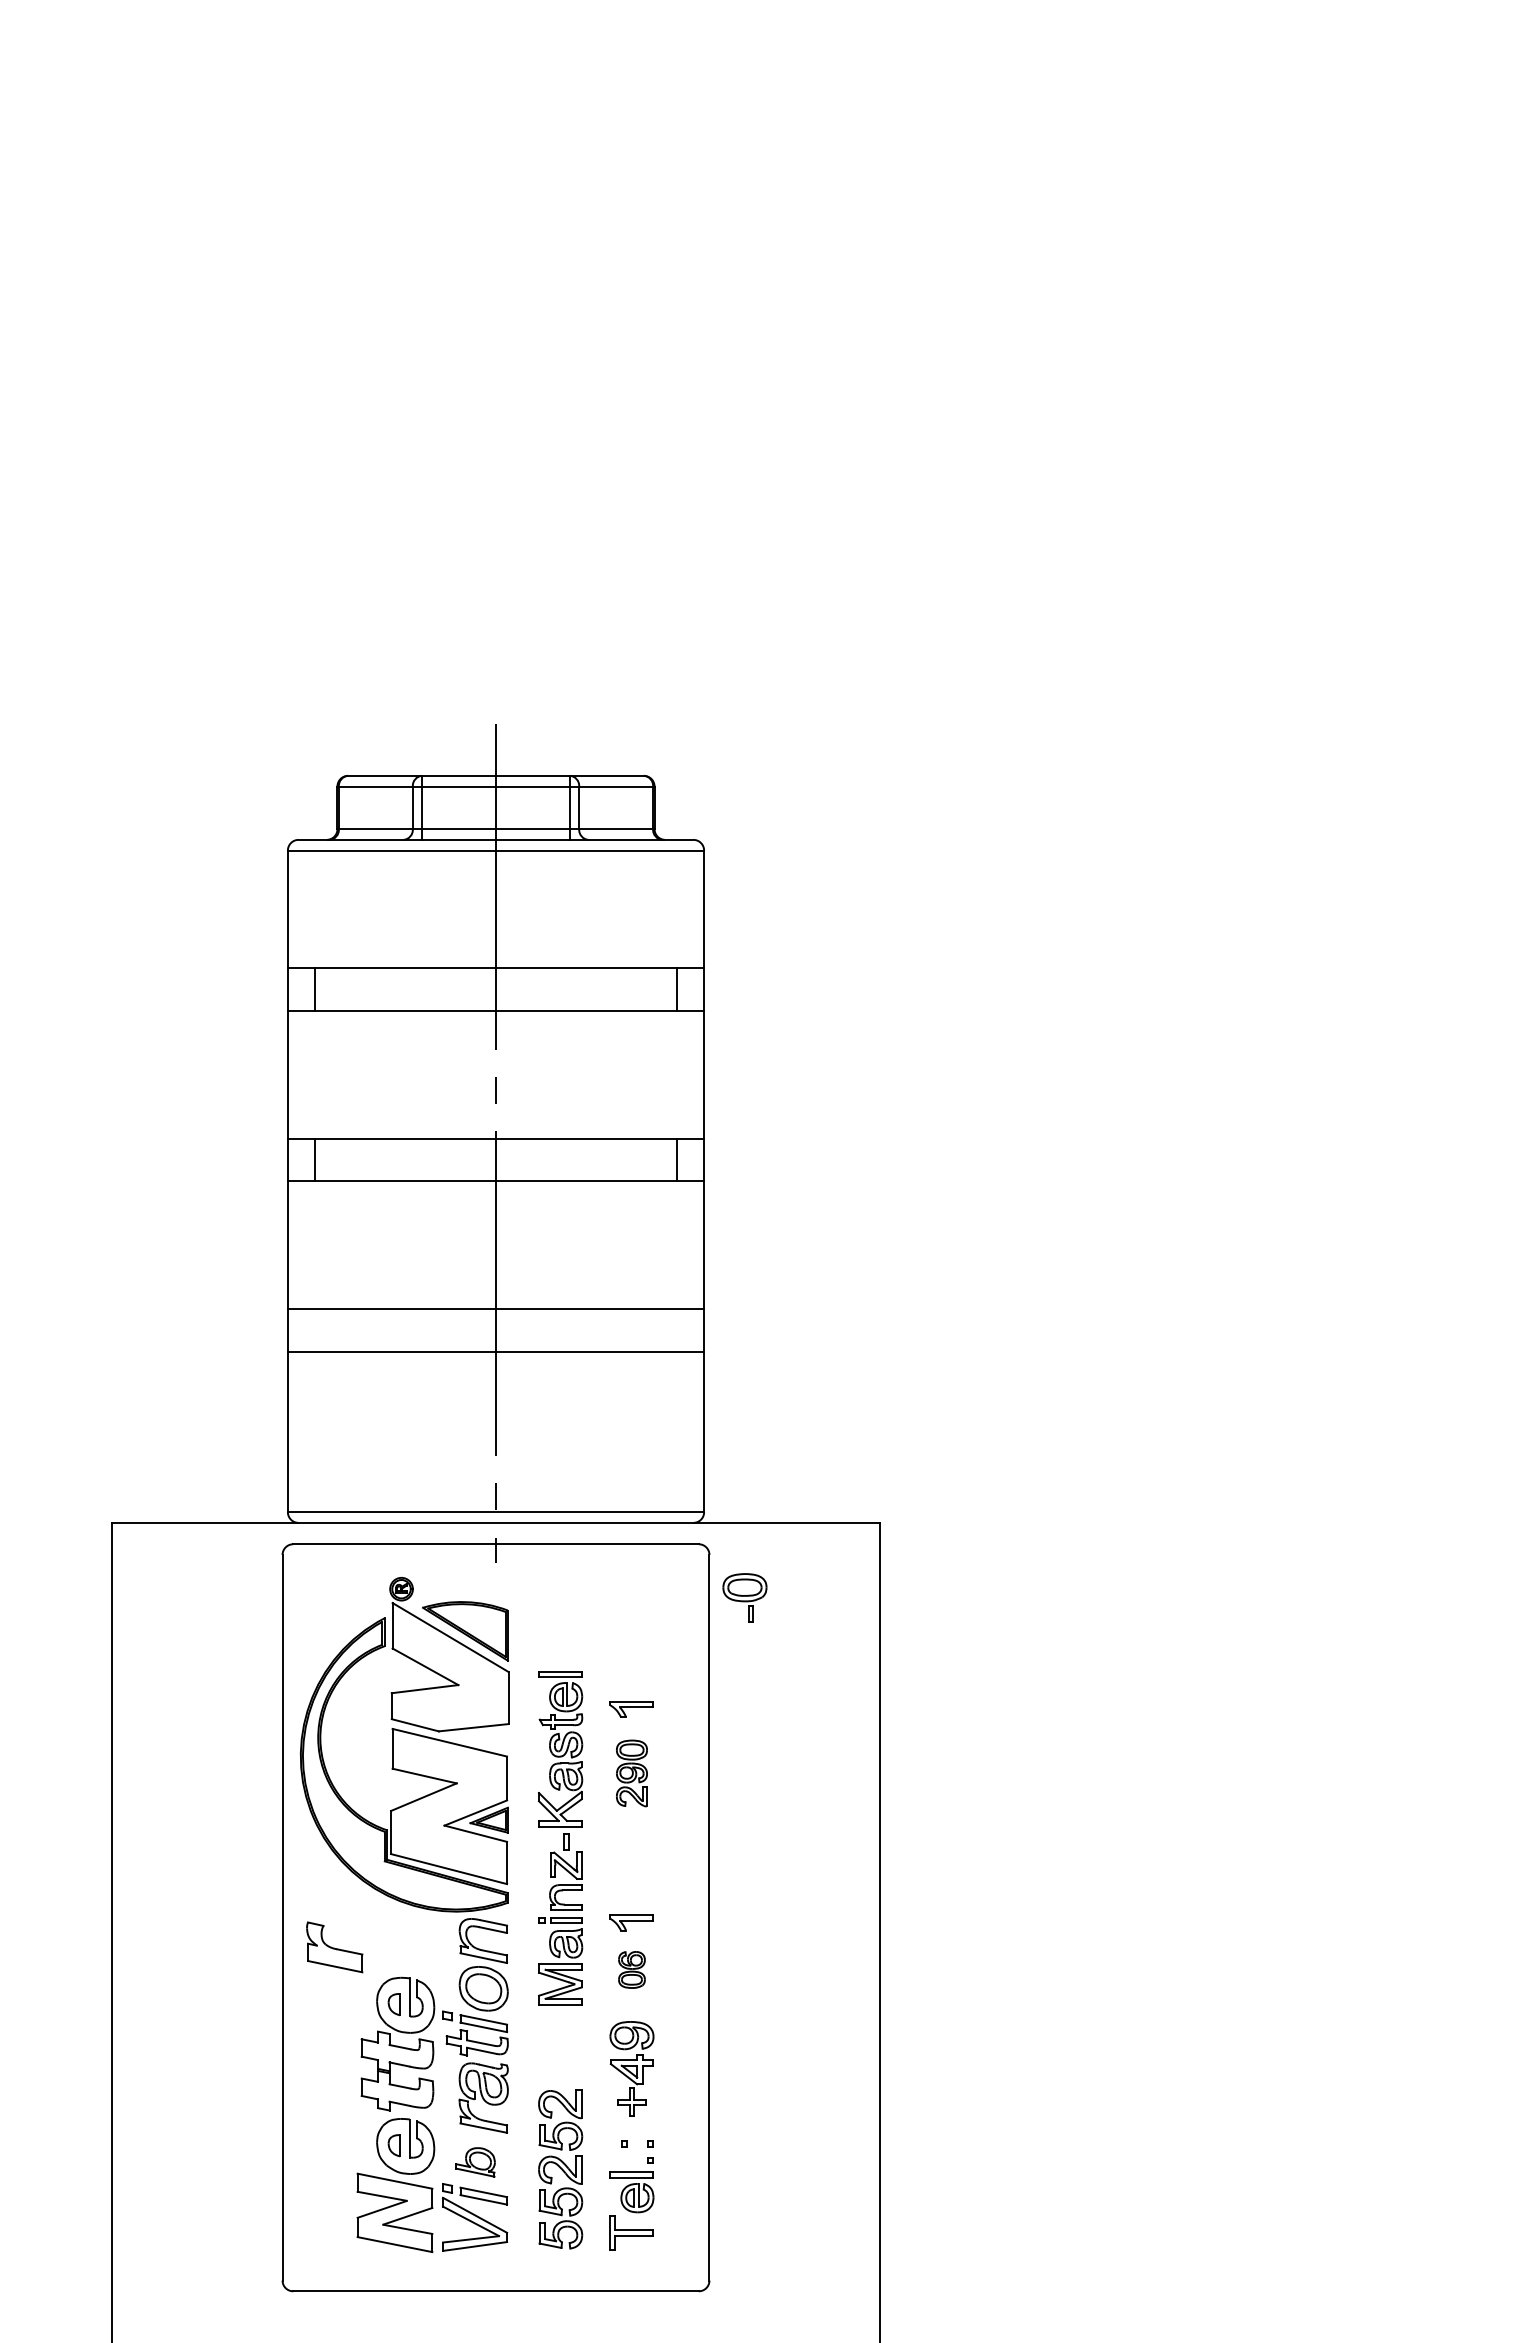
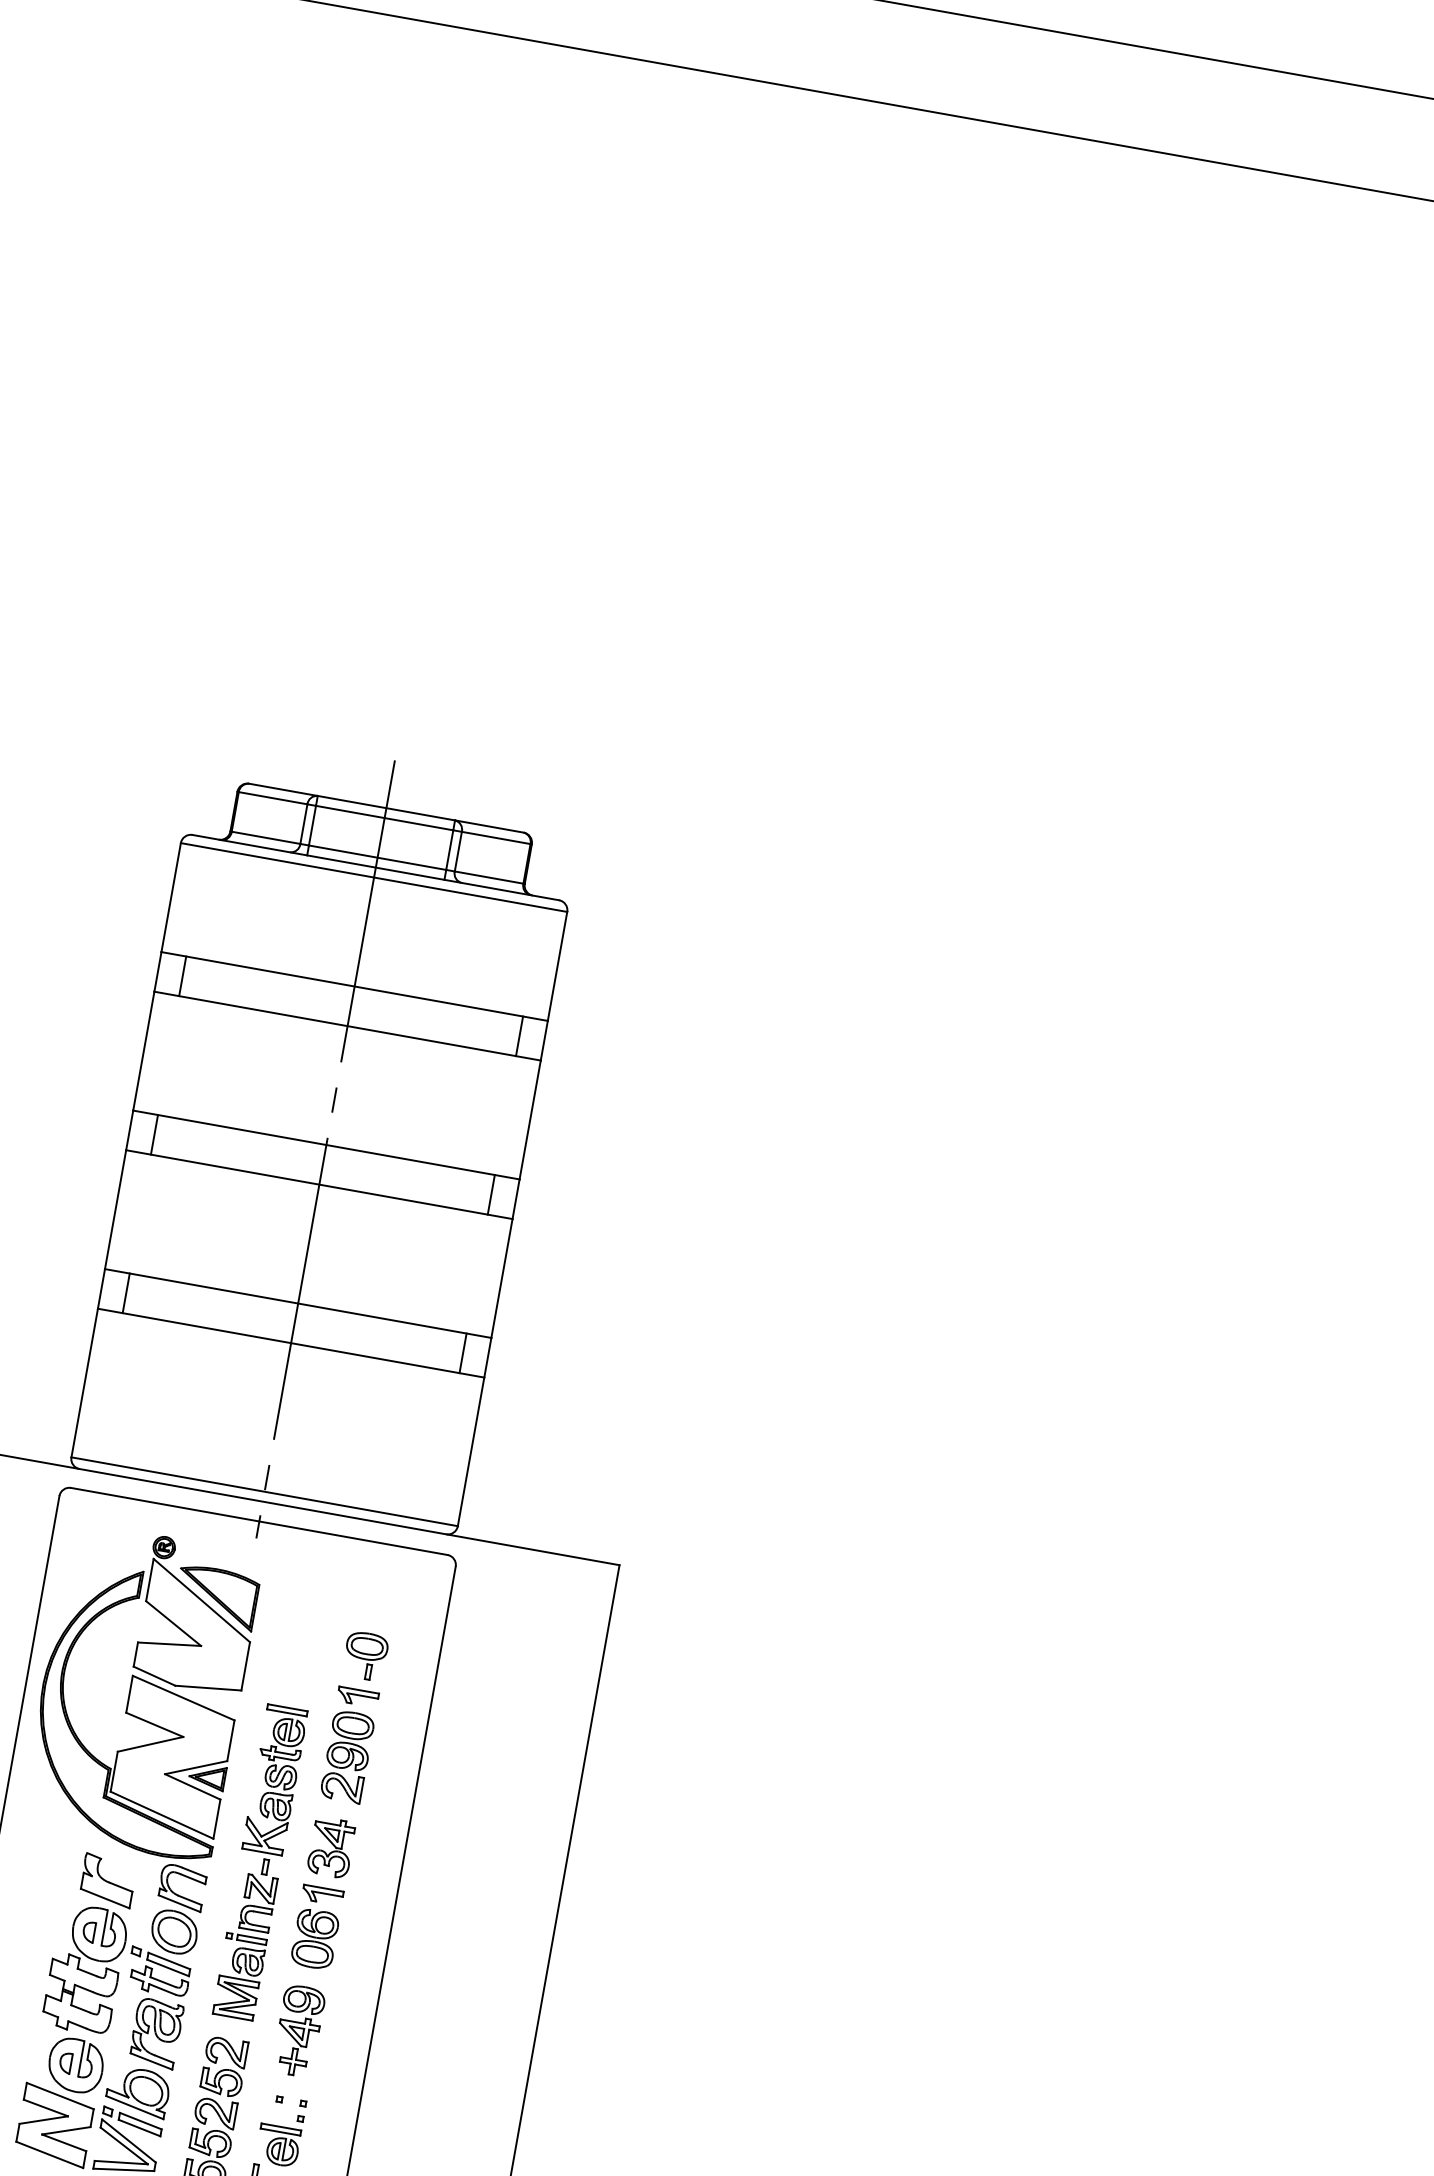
line: (314, 1330) -> (126, 1293), added
line: (677, 1330) -> (463, 1353), added
part: (744, 1597) -> (365, 1655), moved
part: (631, 1773) -> (347, 1756), size x1.43
part: (560, 1838) -> (260, 1862), moved
part: (631, 1871) -> (331, 1847), added
part: (334, 1947) -> (107, 1880), moved
part: (631, 1969) -> (314, 1938), size x1.67
part: (475, 2162) -> (138, 2092), size x1.67

